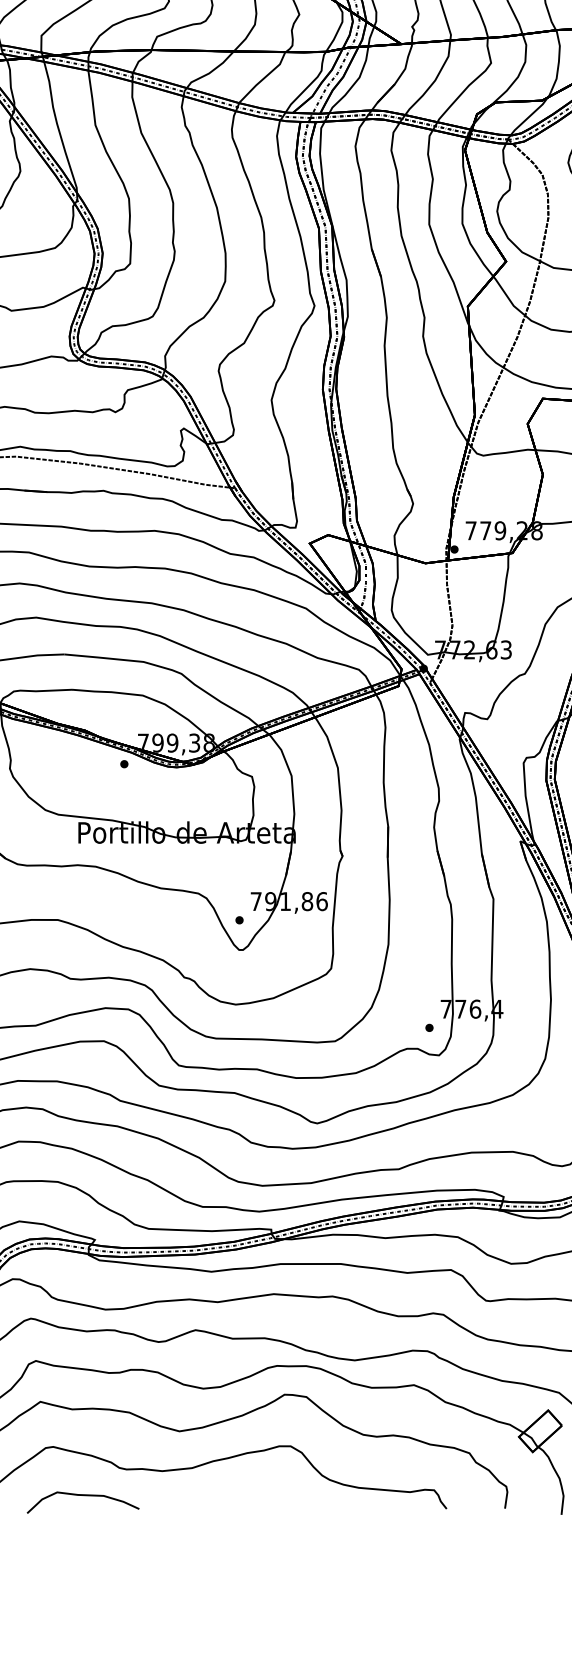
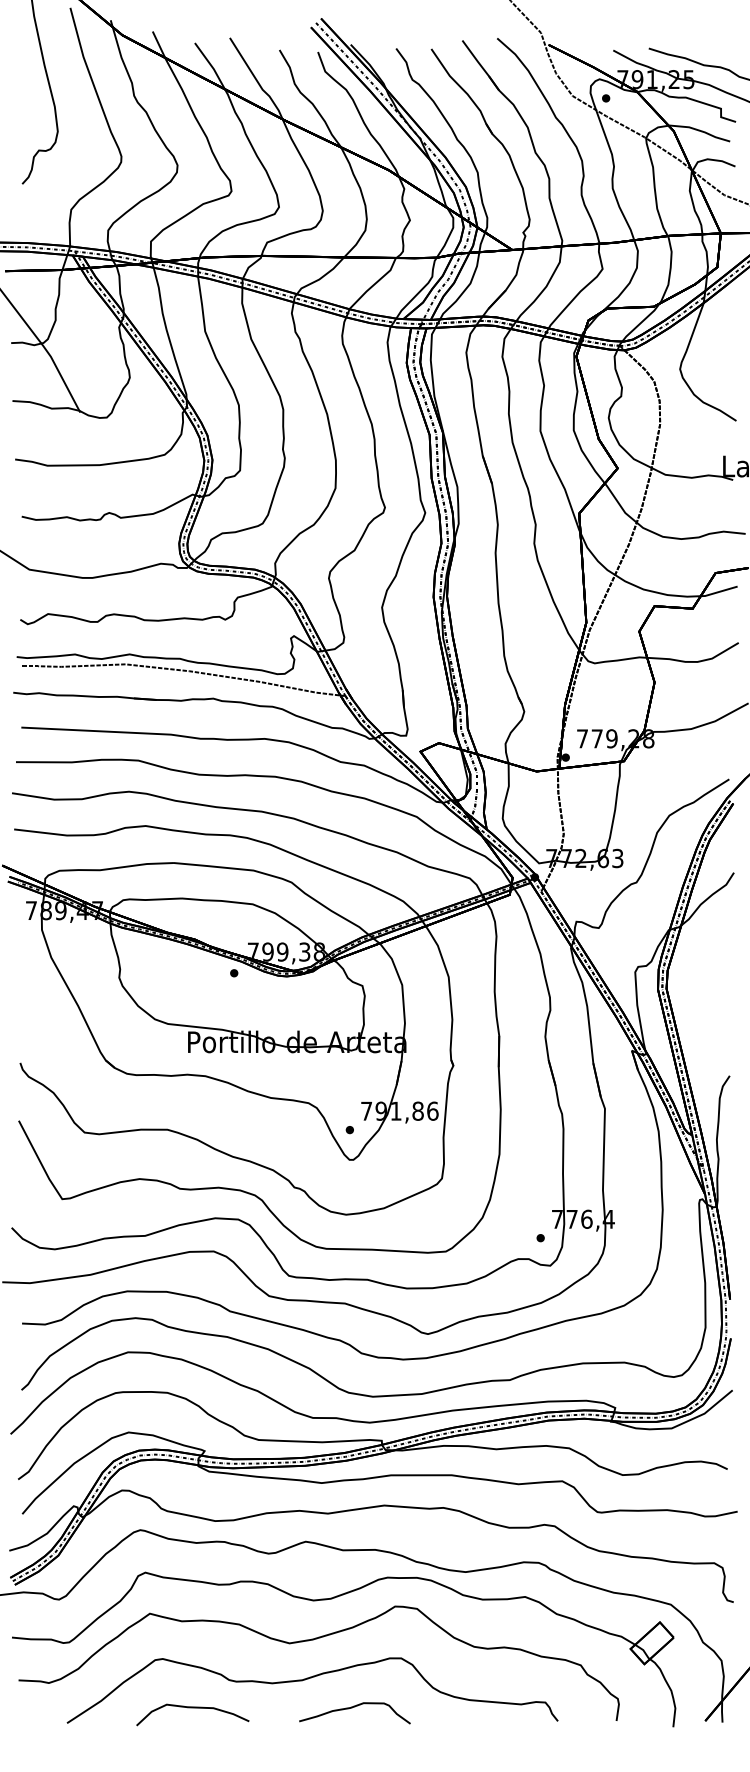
curve: (242, 1496) -> (352, 1708), added

